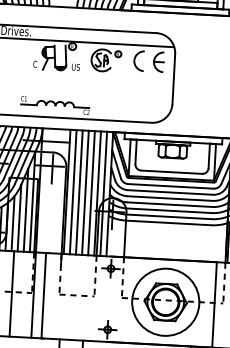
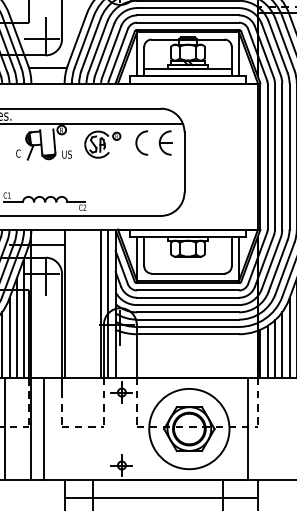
line: (72, 191) -> (71, 303), removed
line: (79, 192) -> (79, 303), removed
line: (85, 192) -> (86, 303), removed
line: (91, 192) -> (93, 303), removed

